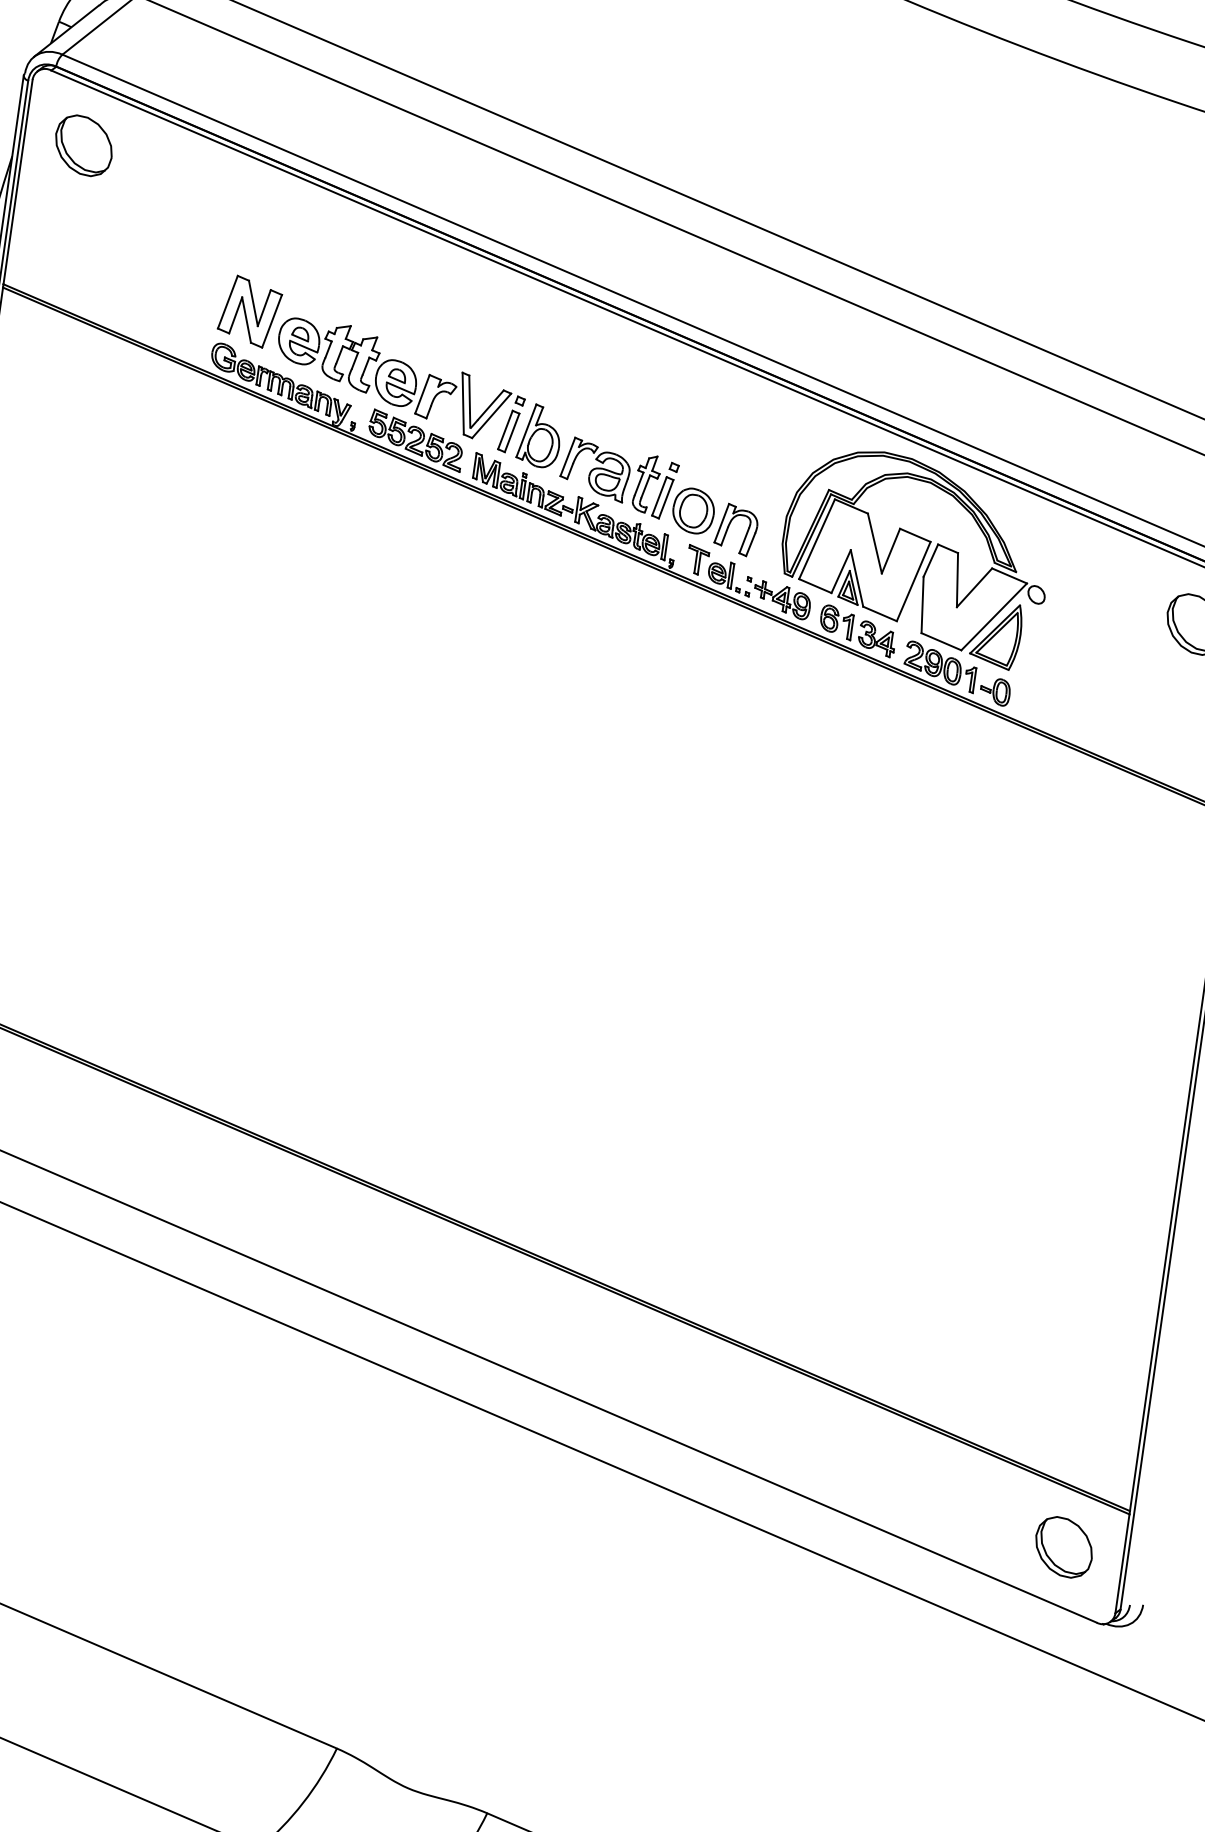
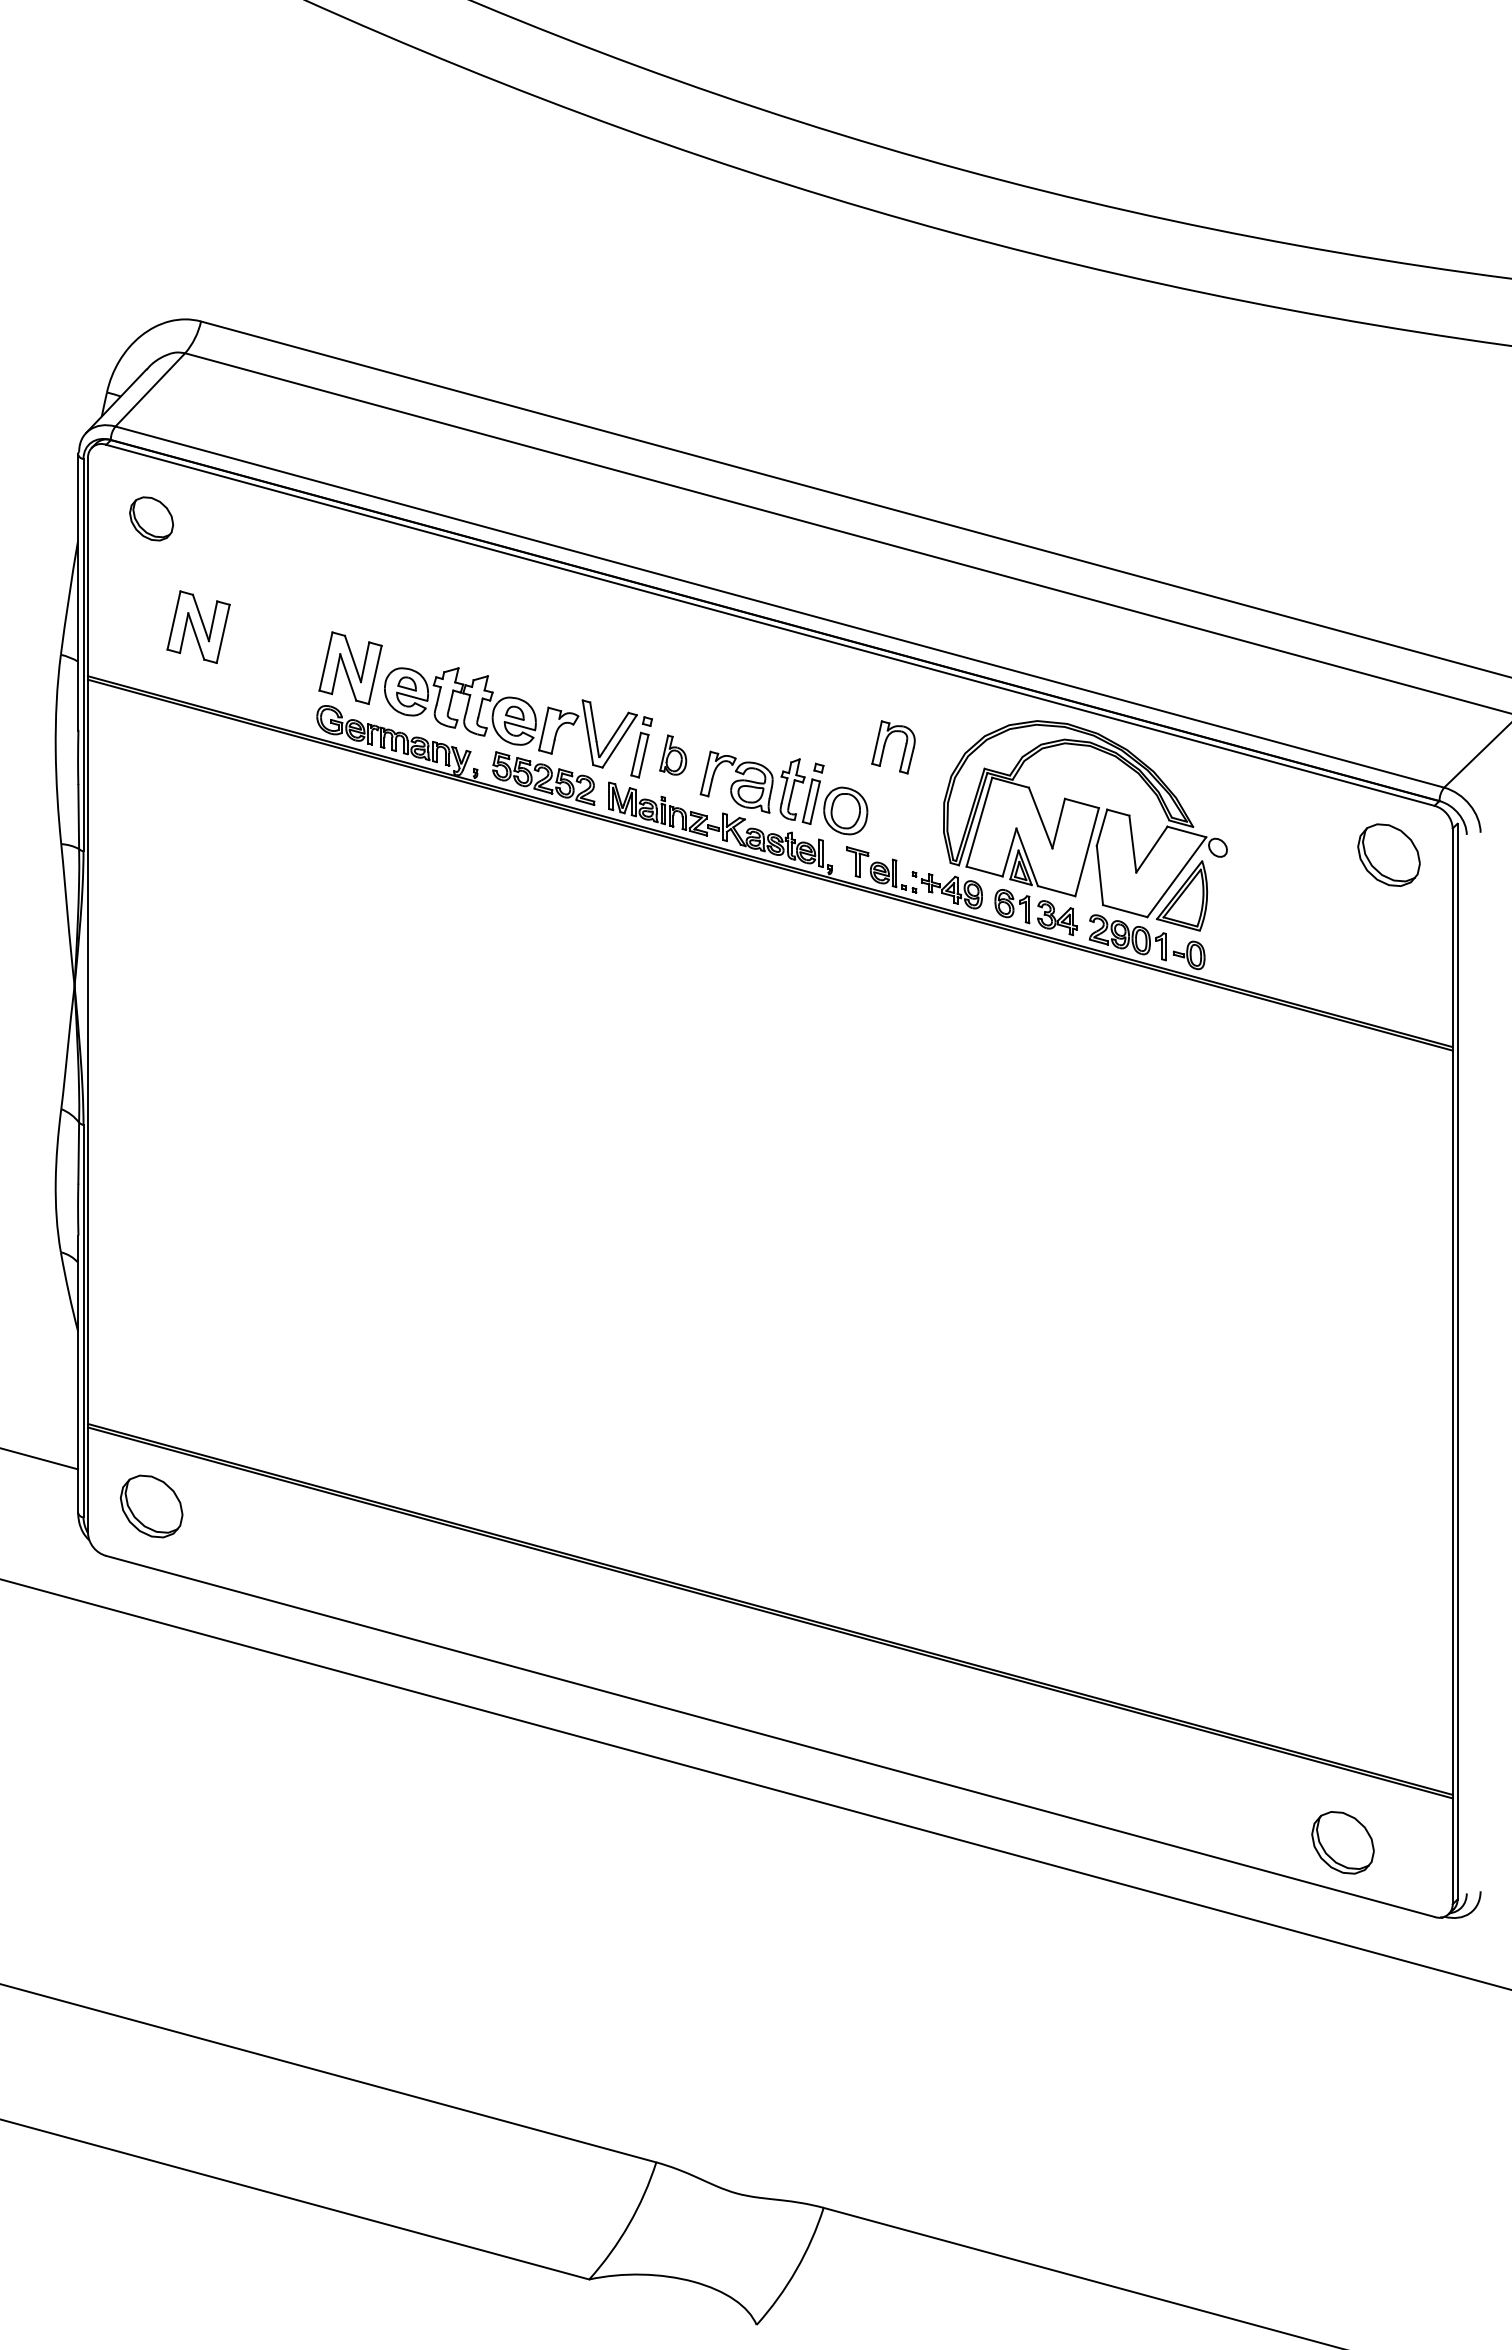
part: (83, 145) -> (151, 518), size x0.7
part: (113, 252) -> (198, 626), added
part: (539, 435) -> (672, 754), size x0.6
part: (729, 527) -> (885, 746), moved
part: (1063, 1546) -> (1342, 1842), moved

